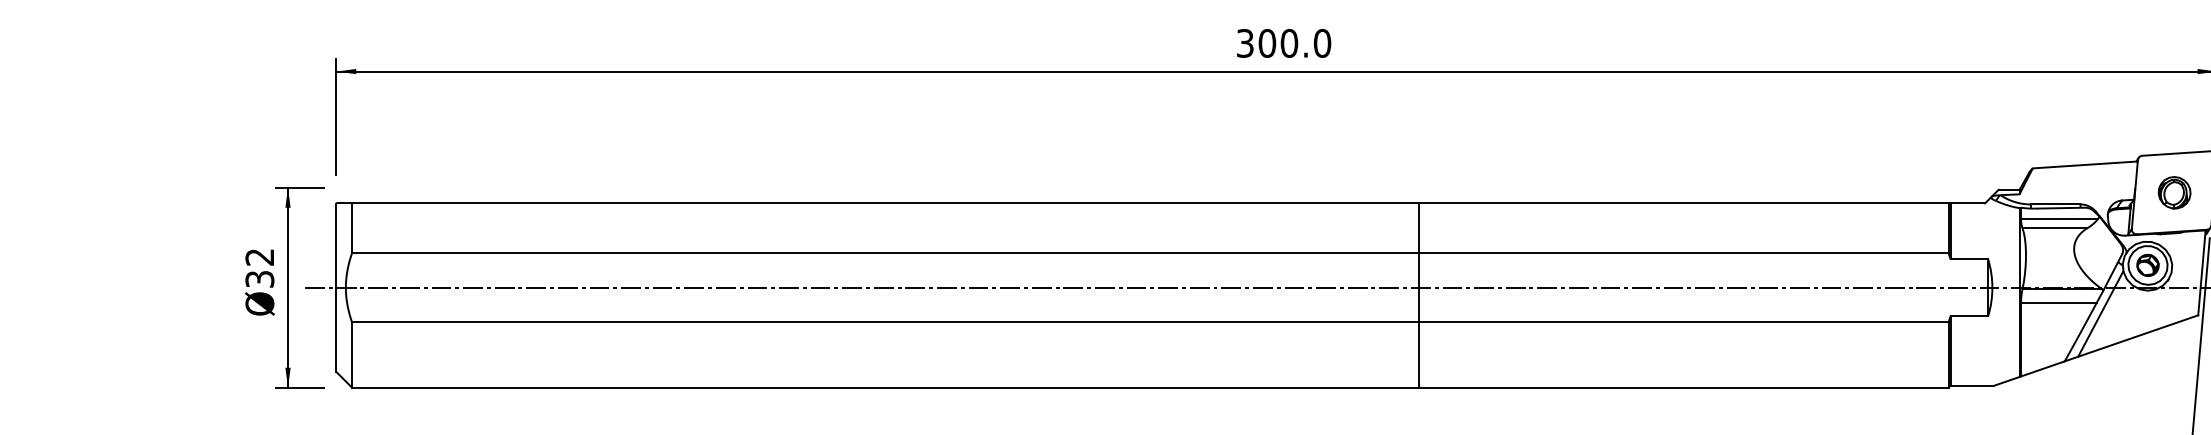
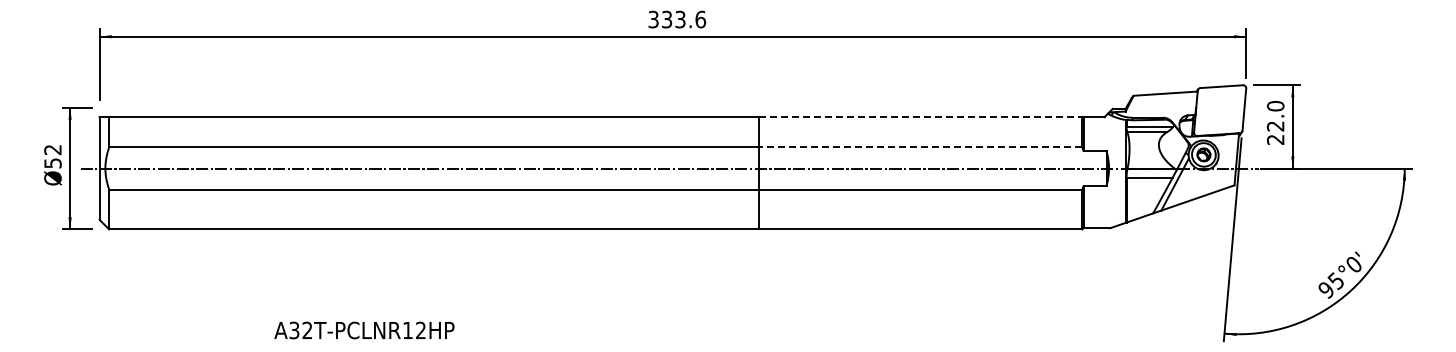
text: (1294, 43) -> (683, 19), 300.0 -> 333.6
part: (2173, 192) -> (1219, 110), removed
line: (1684, 204) -> (921, 117), solid -> dashed
line: (1683, 253) -> (920, 147), solid -> dashed
text: (259, 277) -> (52, 162), Ø32 -> Ø52

